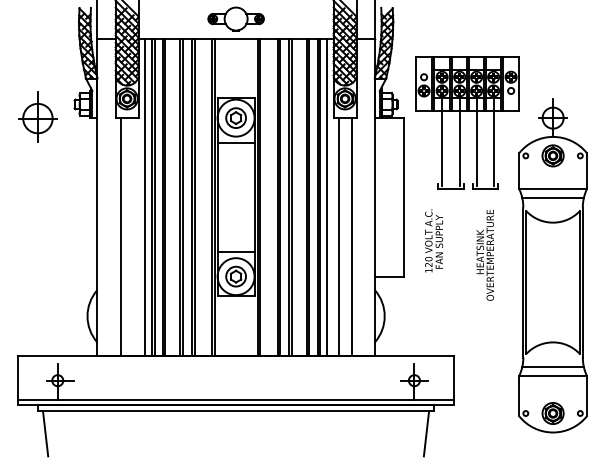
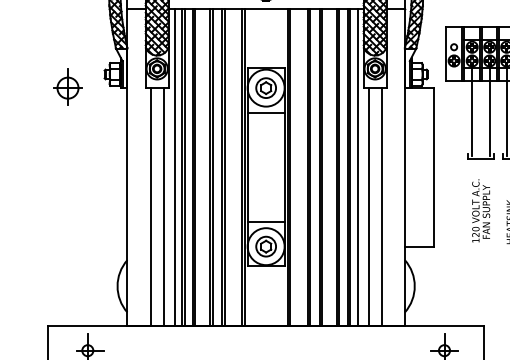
part: (37, 116) -> (67, 86), size x0.71
line: (133, 236) -> (163, 206), added
text: (434, 240) -> (481, 210), moved

